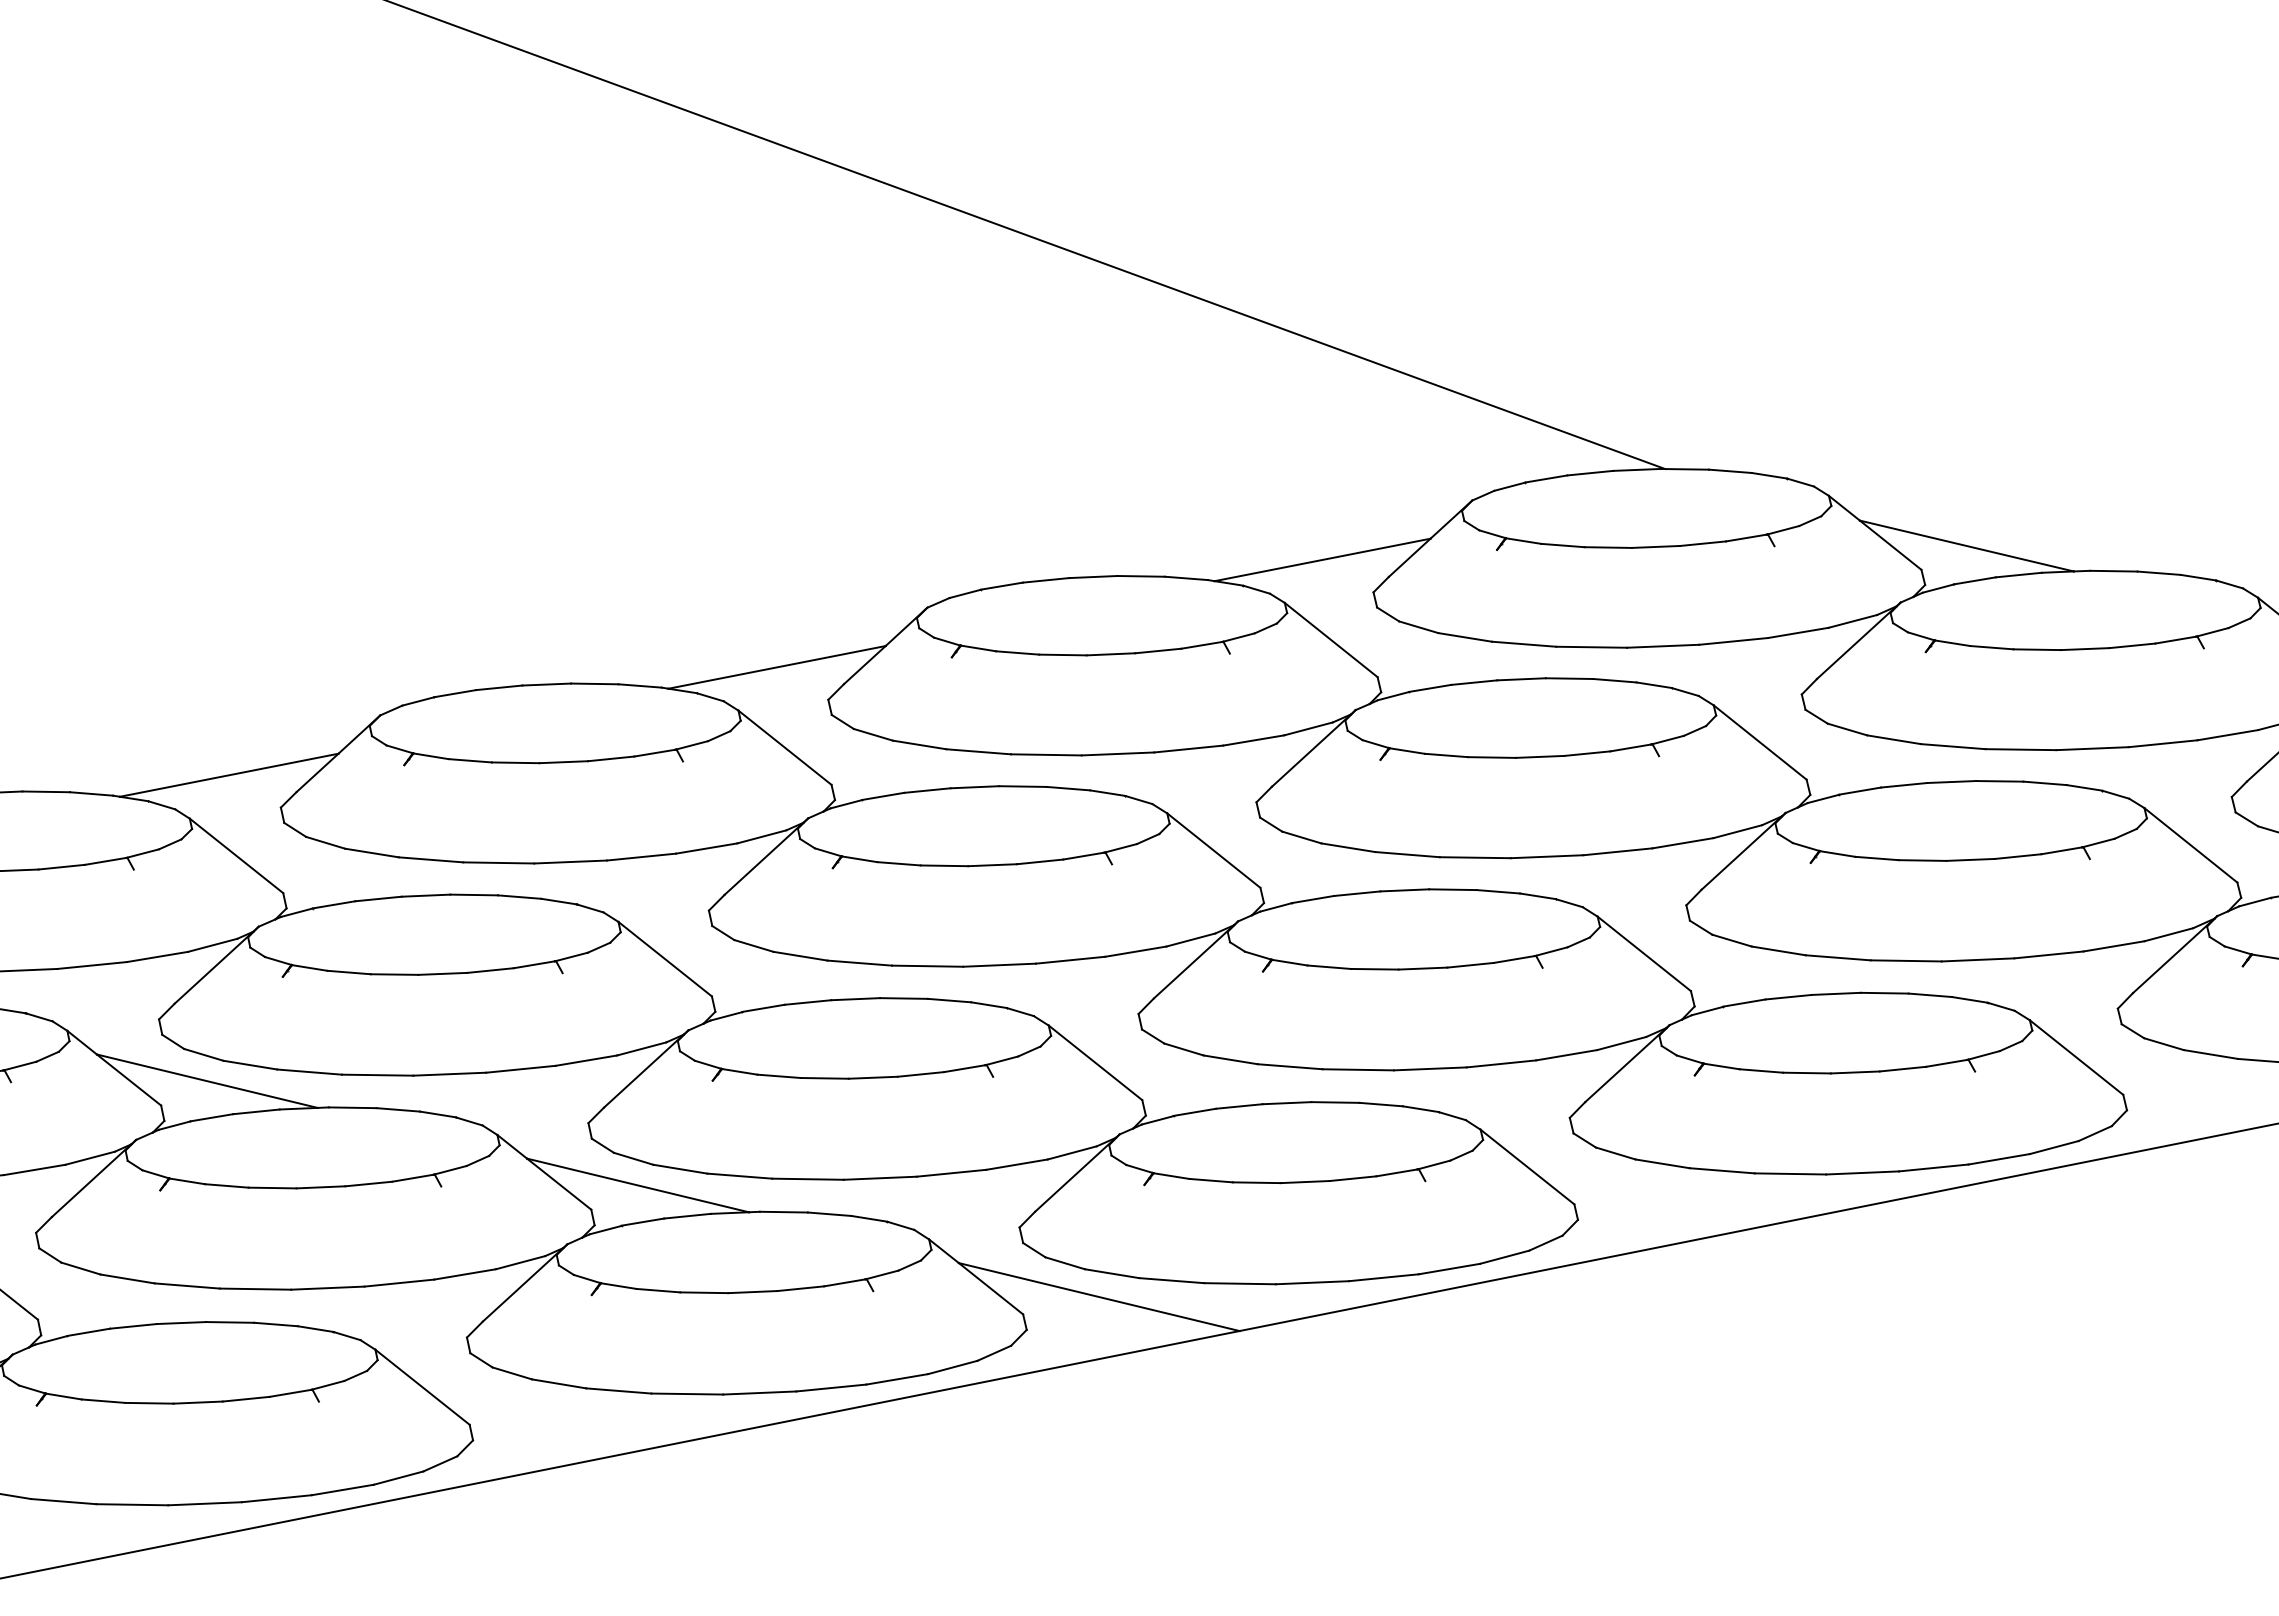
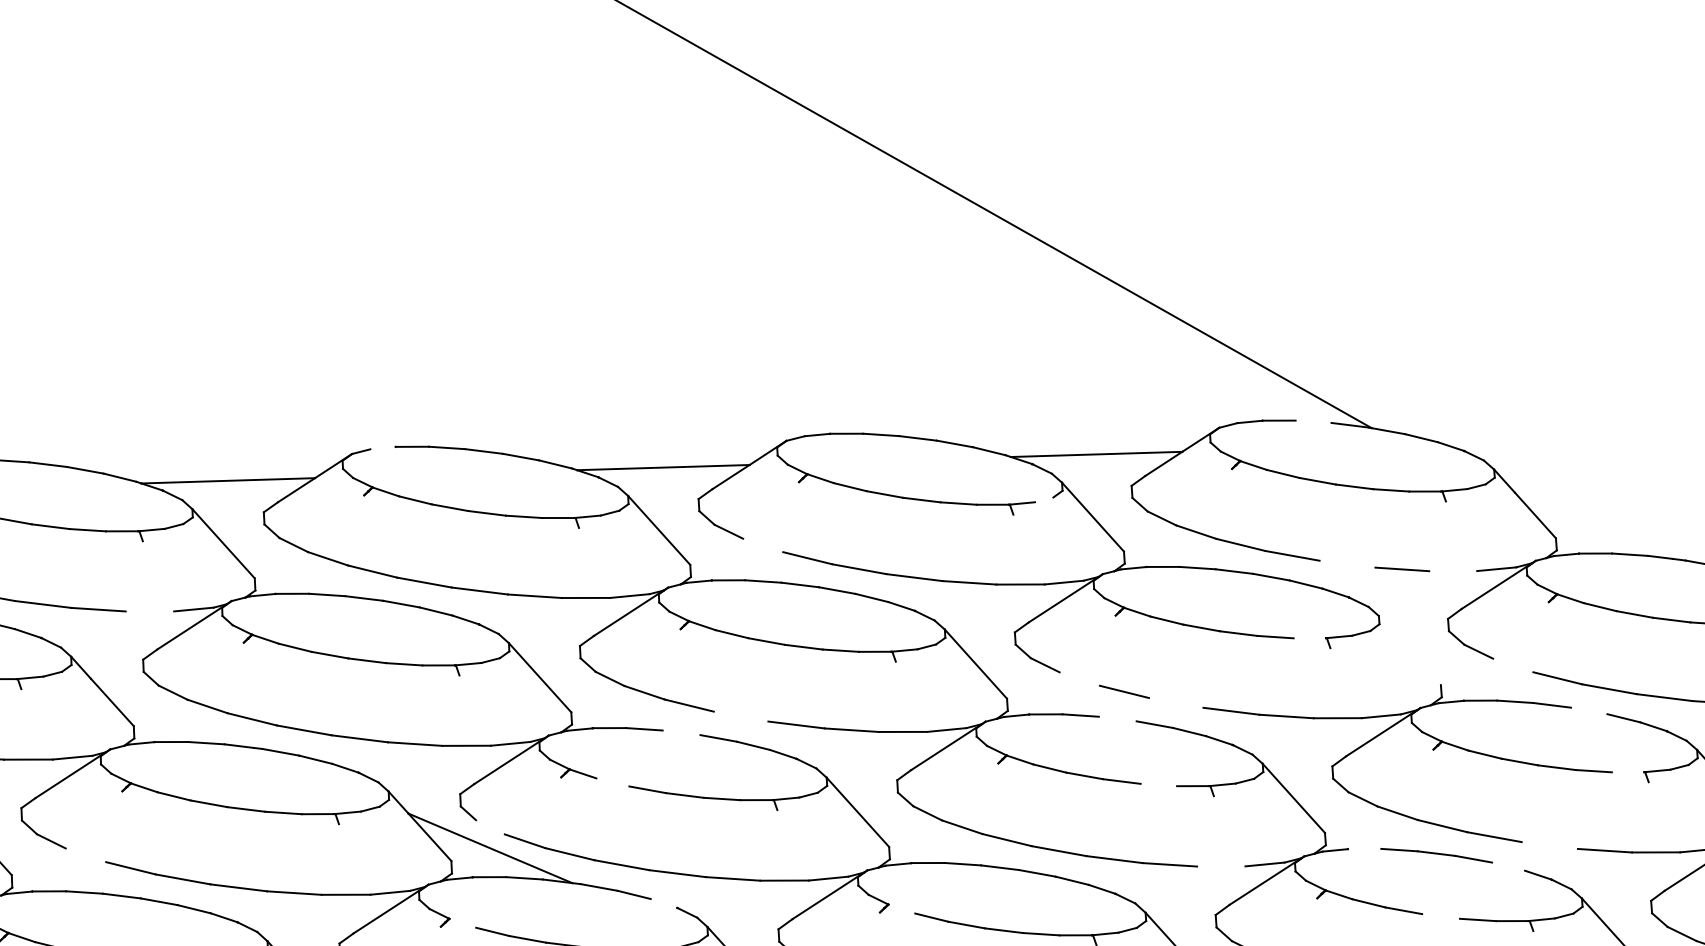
line: (1590, 472) -> (1313, 421), removed
line: (1966, 545) -> (1593, 525), removed
line: (1265, 628) -> (1043, 499), removed
line: (1797, 632) -> (1452, 570), removed
line: (1663, 645) -> (1347, 563), removed
line: (418, 701) -> (383, 448), removed
line: (1893, 739) -> (1512, 665), removed
line: (1759, 742) -> (1409, 650), removed
line: (919, 744) -> (763, 545), removed
line: (1630, 747) -> (1309, 637), removed
line: (1999, 781) -> (1589, 711), removed
line: (1348, 847) -> (1079, 678), removed
line: (2061, 850) -> (1627, 771), removed
line: (1474, 857) -> (1175, 702), removed
line: (1404, 890) -> (1117, 719), removed
line: (157, 956) -> (149, 611), removed
line: (1977, 959) -> (1549, 845), removed
line: (1470, 964) -> (1158, 784), removed
line: (927, 965) -> (741, 716), removed
line: (1929, 995) -> (1507, 866), removed
line: (855, 999) -> (681, 733), removed
line: (1744, 1002) -> (1364, 848), removed
line: (1566, 1055) -> (1221, 866), removed
line: (1854, 1072) -> (1440, 916), removed
line: (778, 1076) -> (612, 782), removed
line: (206, 1080) -> (171, 712), removed
line: (633, 1158) -> (490, 827), removed
line: (1171, 1175) -> (902, 908), removed
line: (868, 1218) -> (663, 903), removed
line: (127, 1278) -> (85, 854), removed
line: (618, 1285) -> (462, 922), removed

